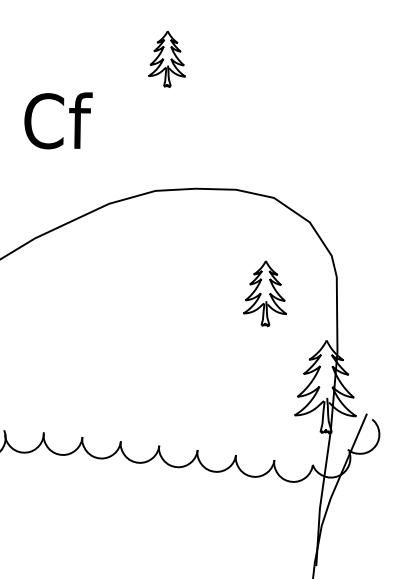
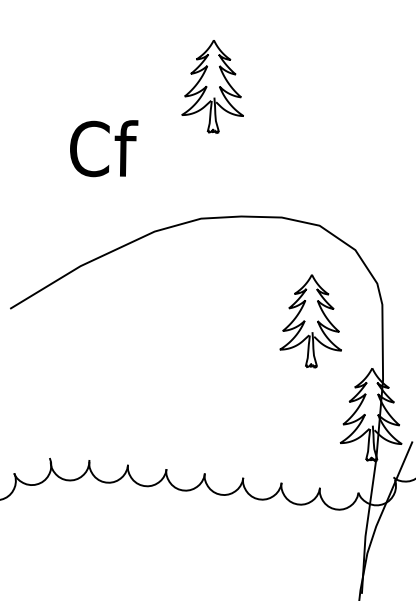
part: (166, 58) -> (212, 86), size x1.67
part: (264, 293) -> (310, 321), size x1.43

